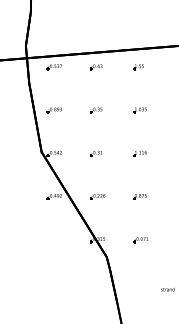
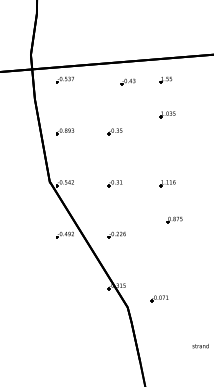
part: (95, 66) -> (127, 81), moved
part: (140, 110) -> (167, 114), moved
part: (140, 196) -> (174, 219), moved
part: (140, 239) -> (159, 298), moved

